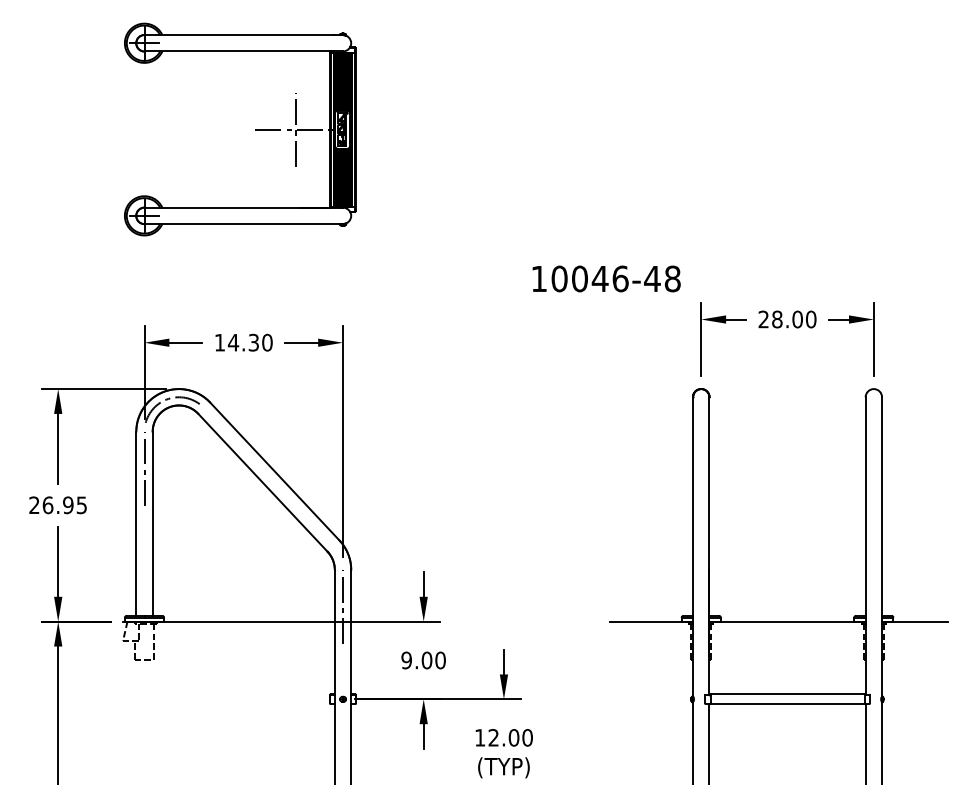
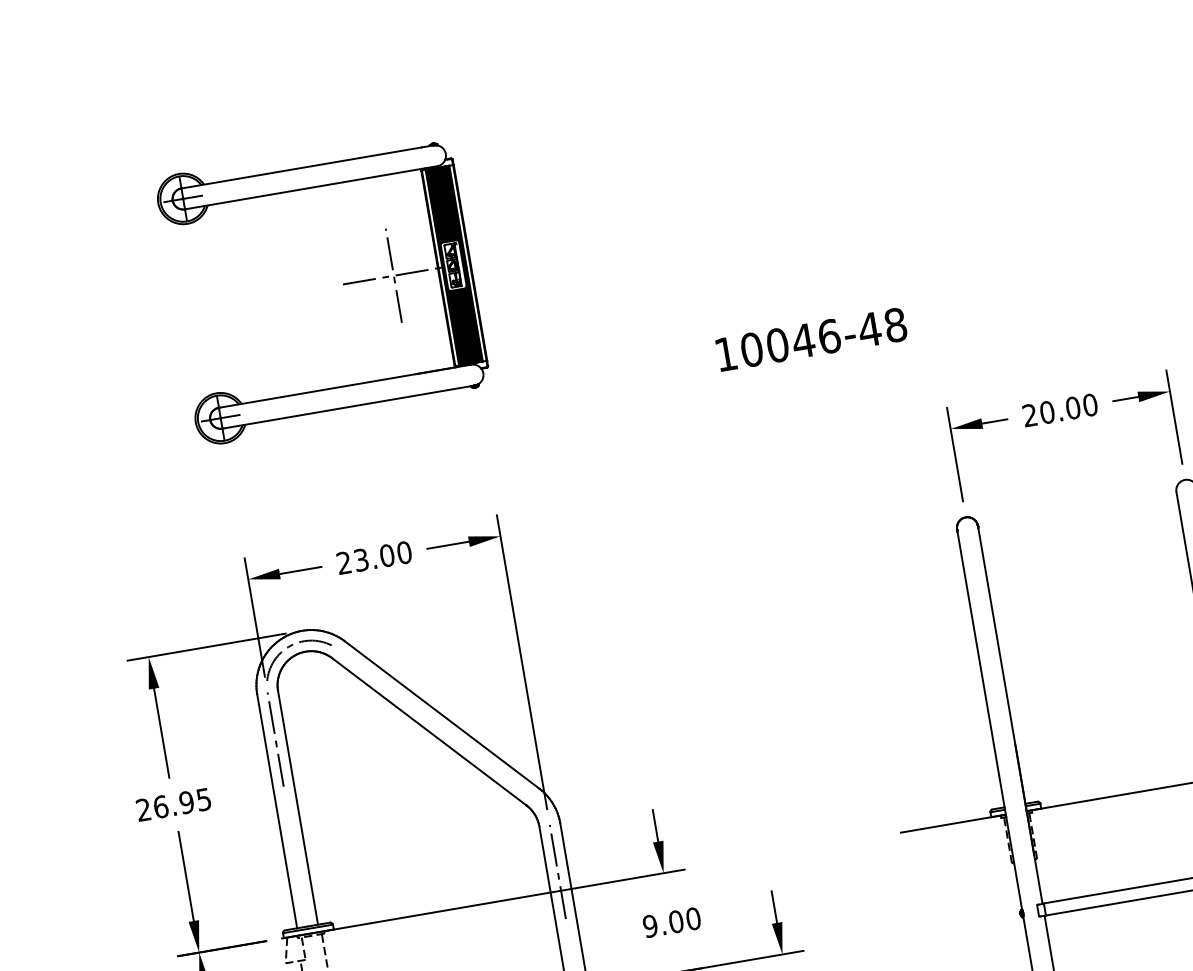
text: (606, 278) -> (811, 339), moved
text: (777, 319) -> (1047, 412), 28.00 -> 20.00
text: (236, 342) -> (365, 559), 14.30 -> 23.00

